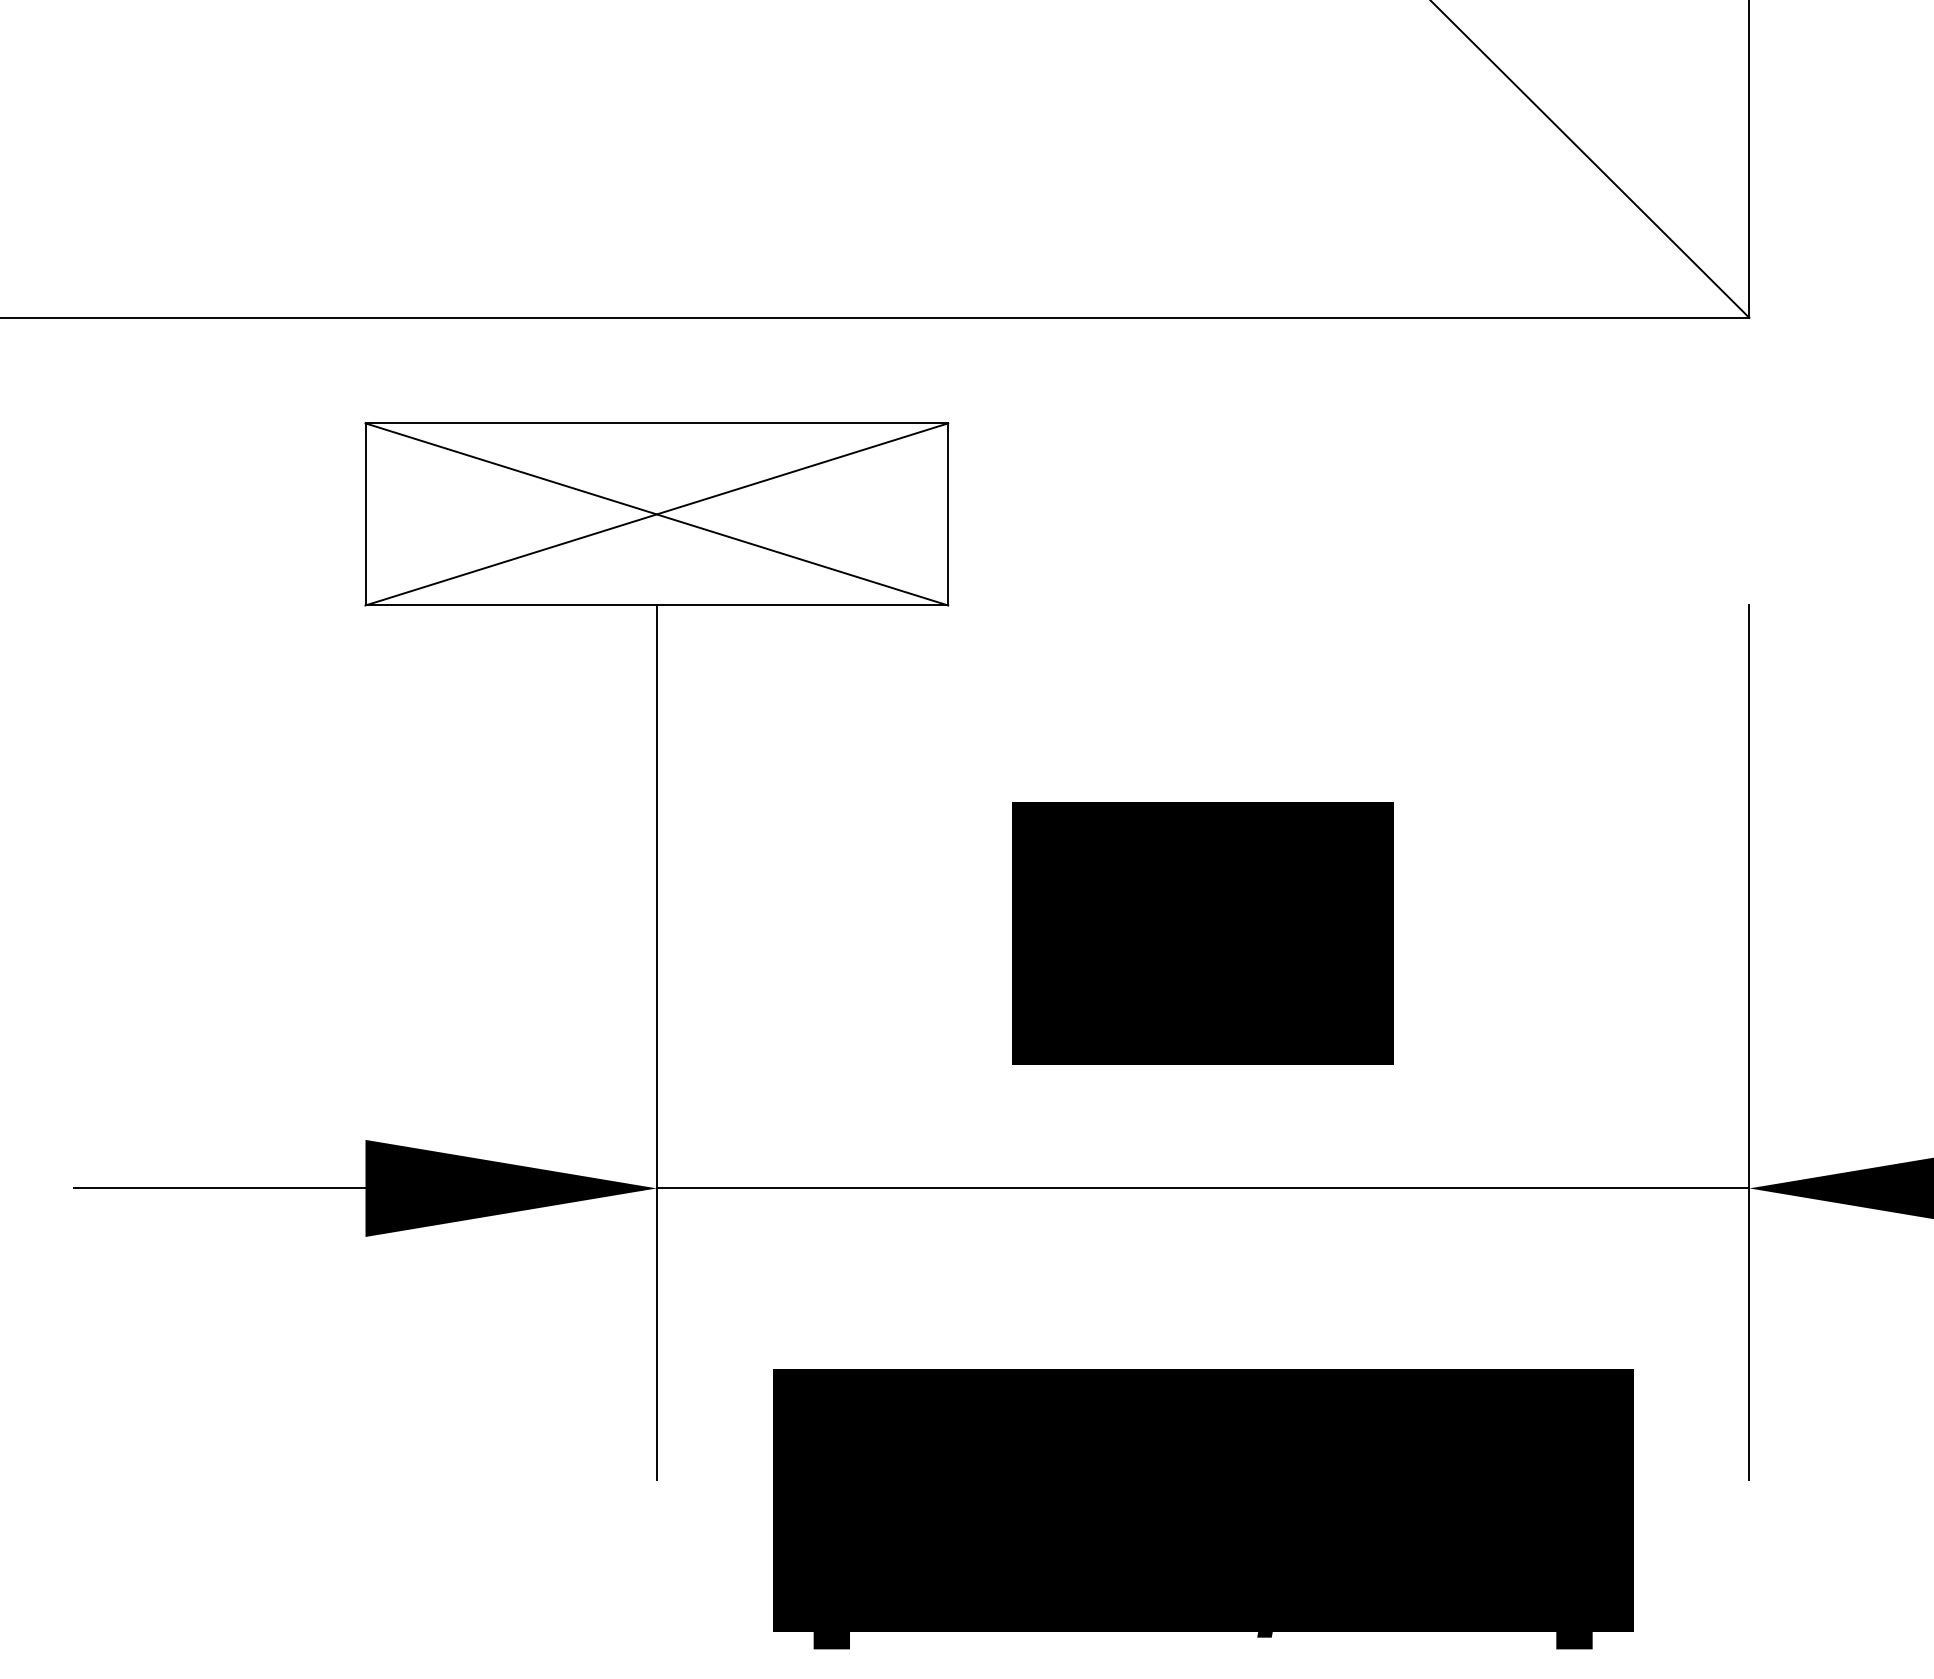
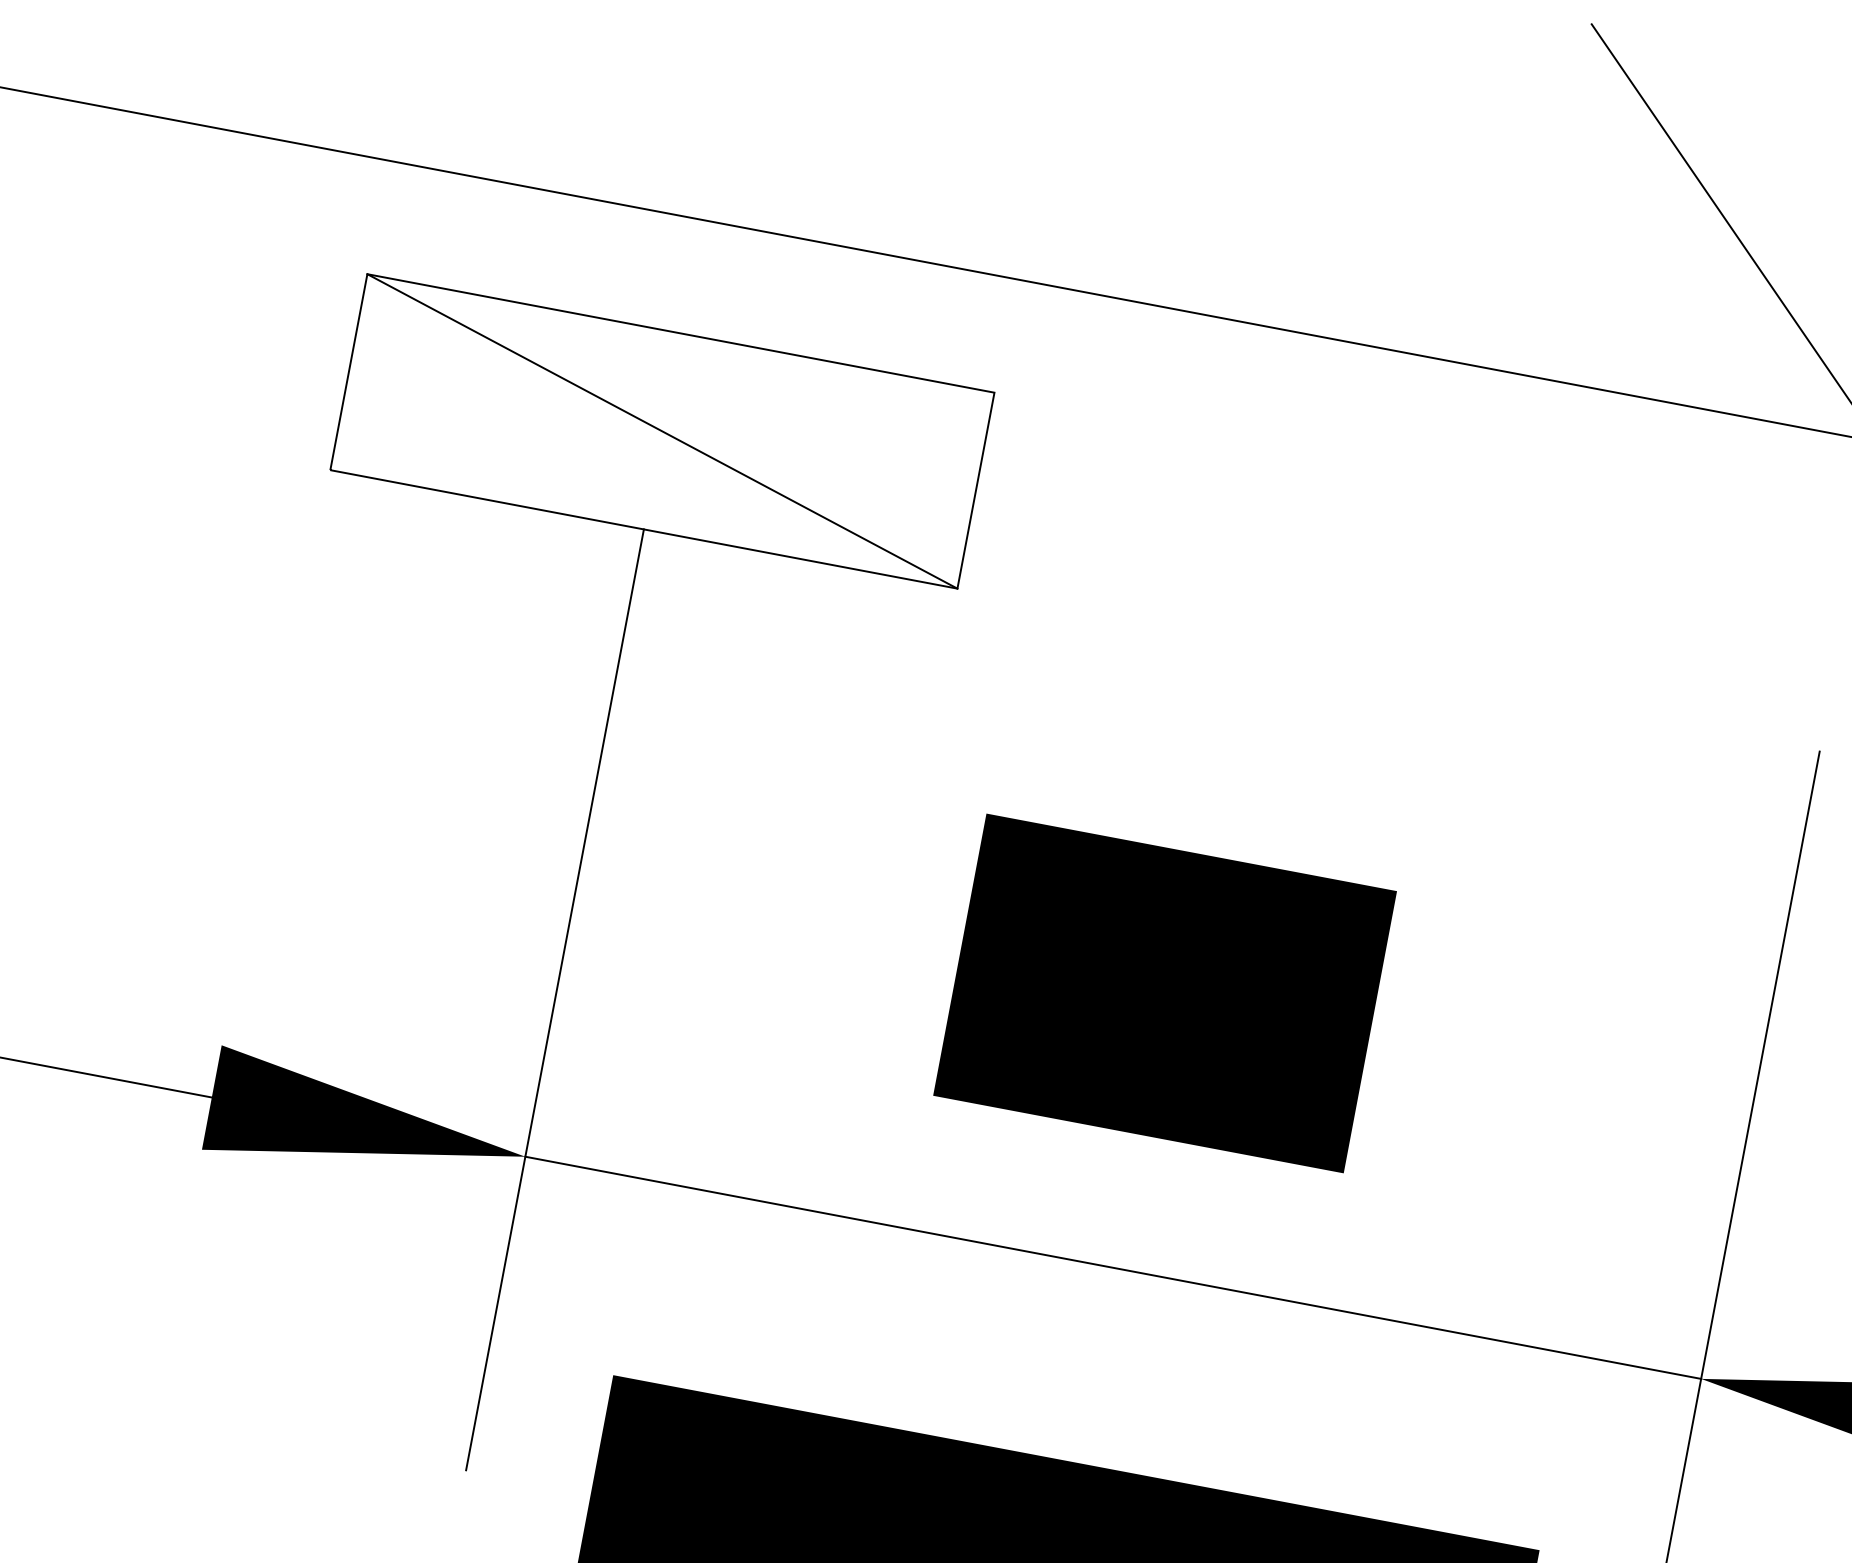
line: (656, 514) -> (662, 431), removed

